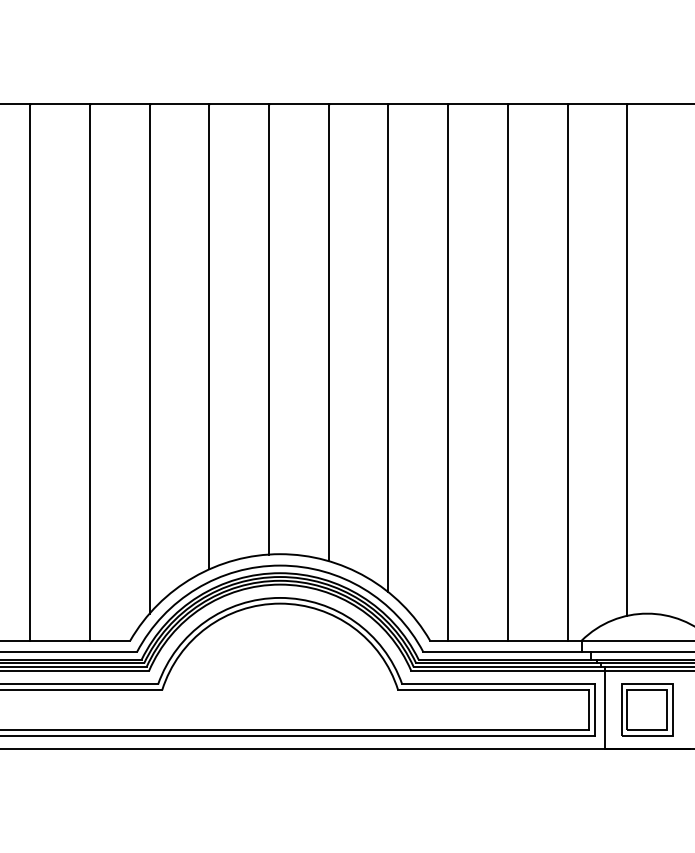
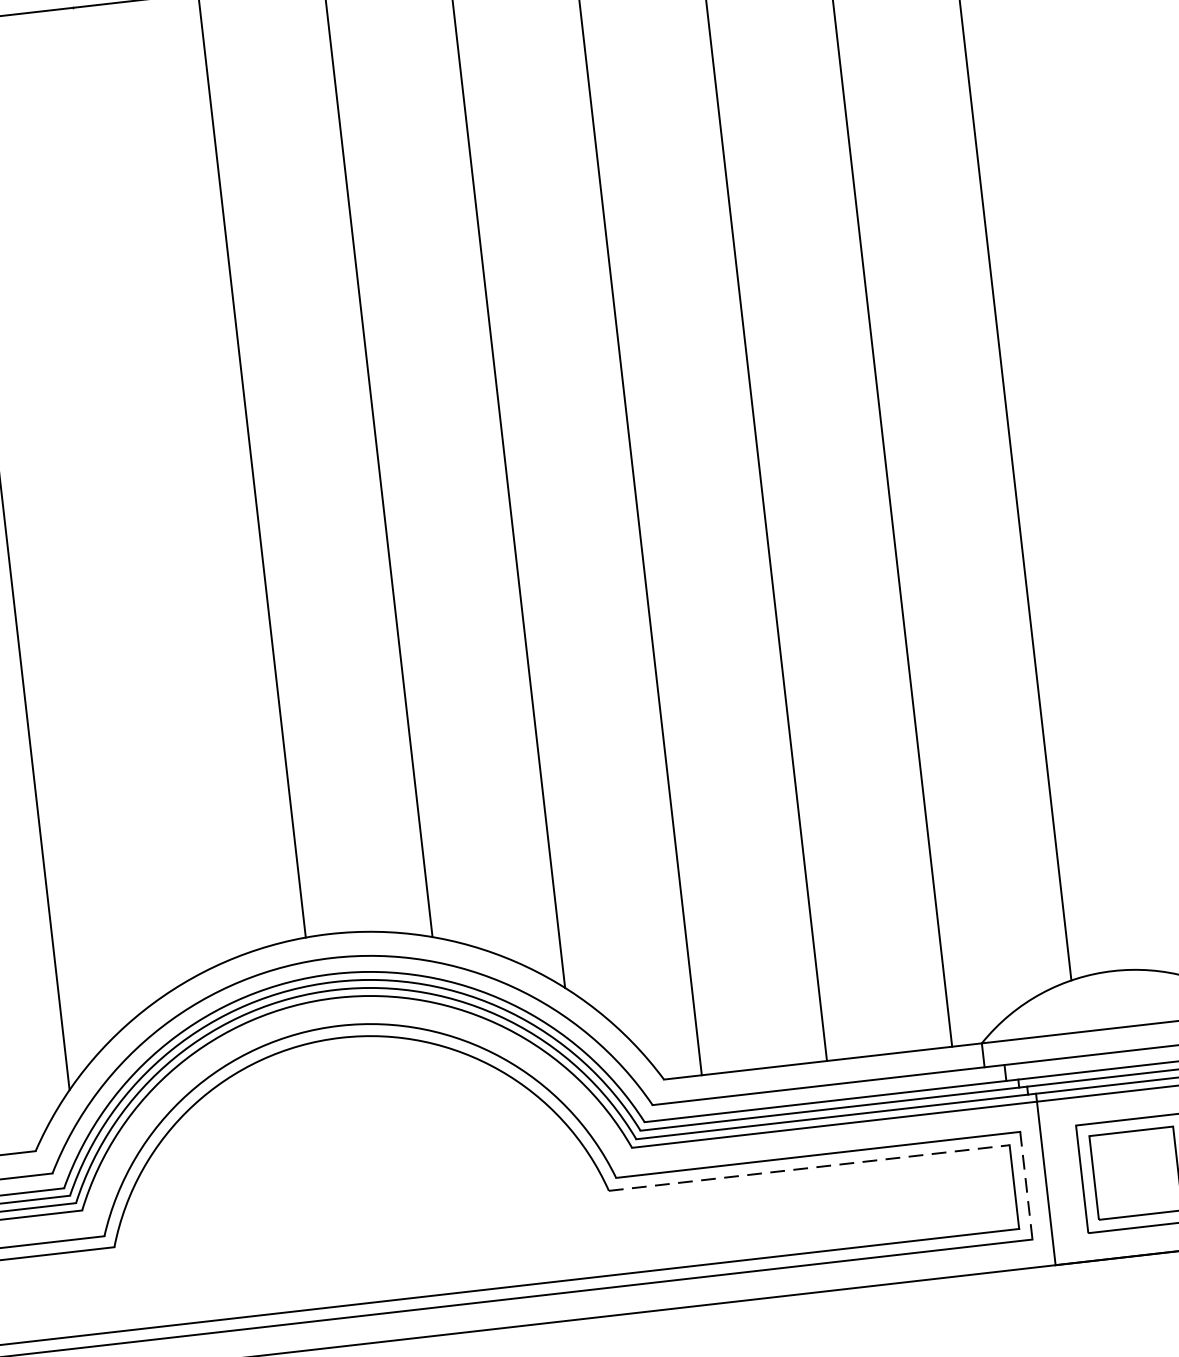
line: (209, 336) -> (129, 494), removed
line: (493, 690) -> (808, 1168), solid -> dashed
line: (595, 710) -> (1027, 1186), solid -> dashed

